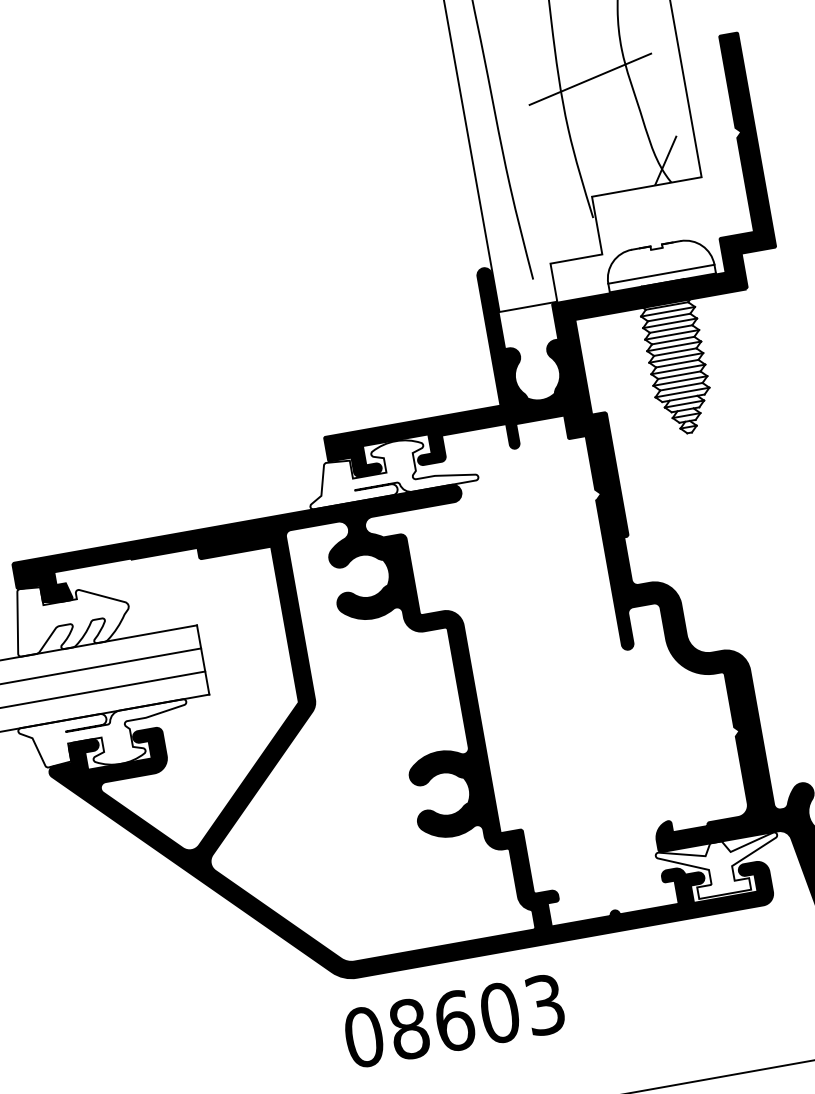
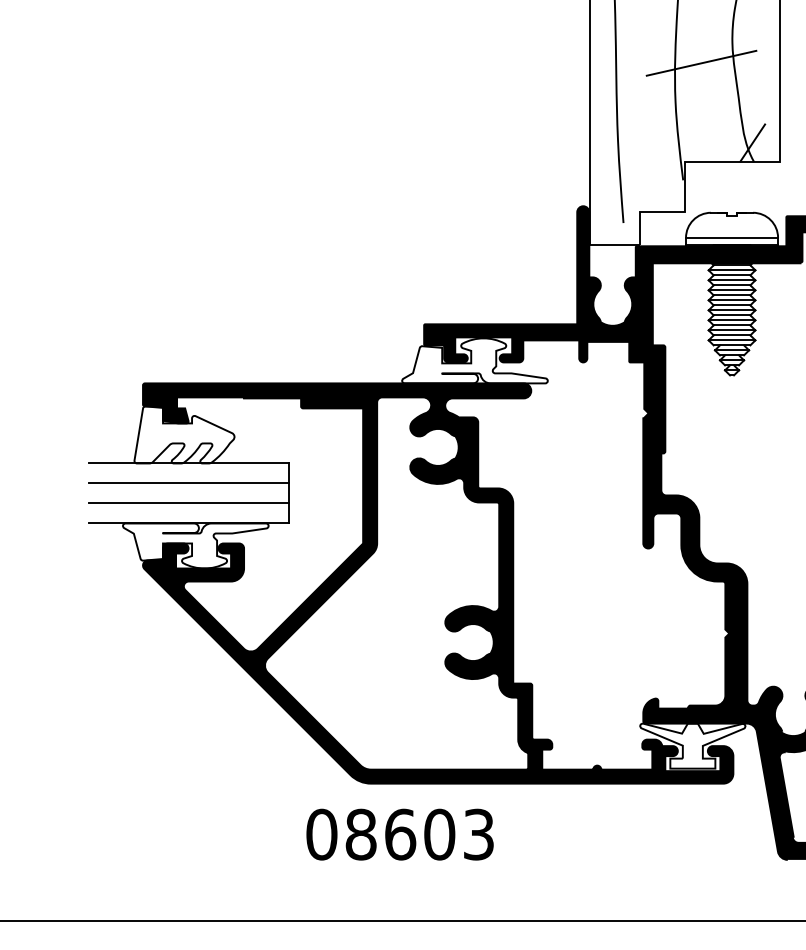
text: (453, 1021) -> (399, 834), moved

